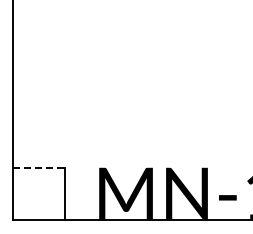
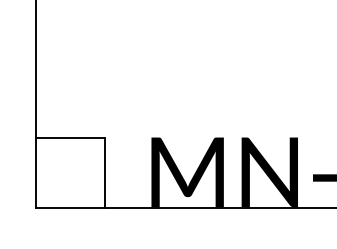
line: (39, 168) -> (70, 138), dashed -> solid

